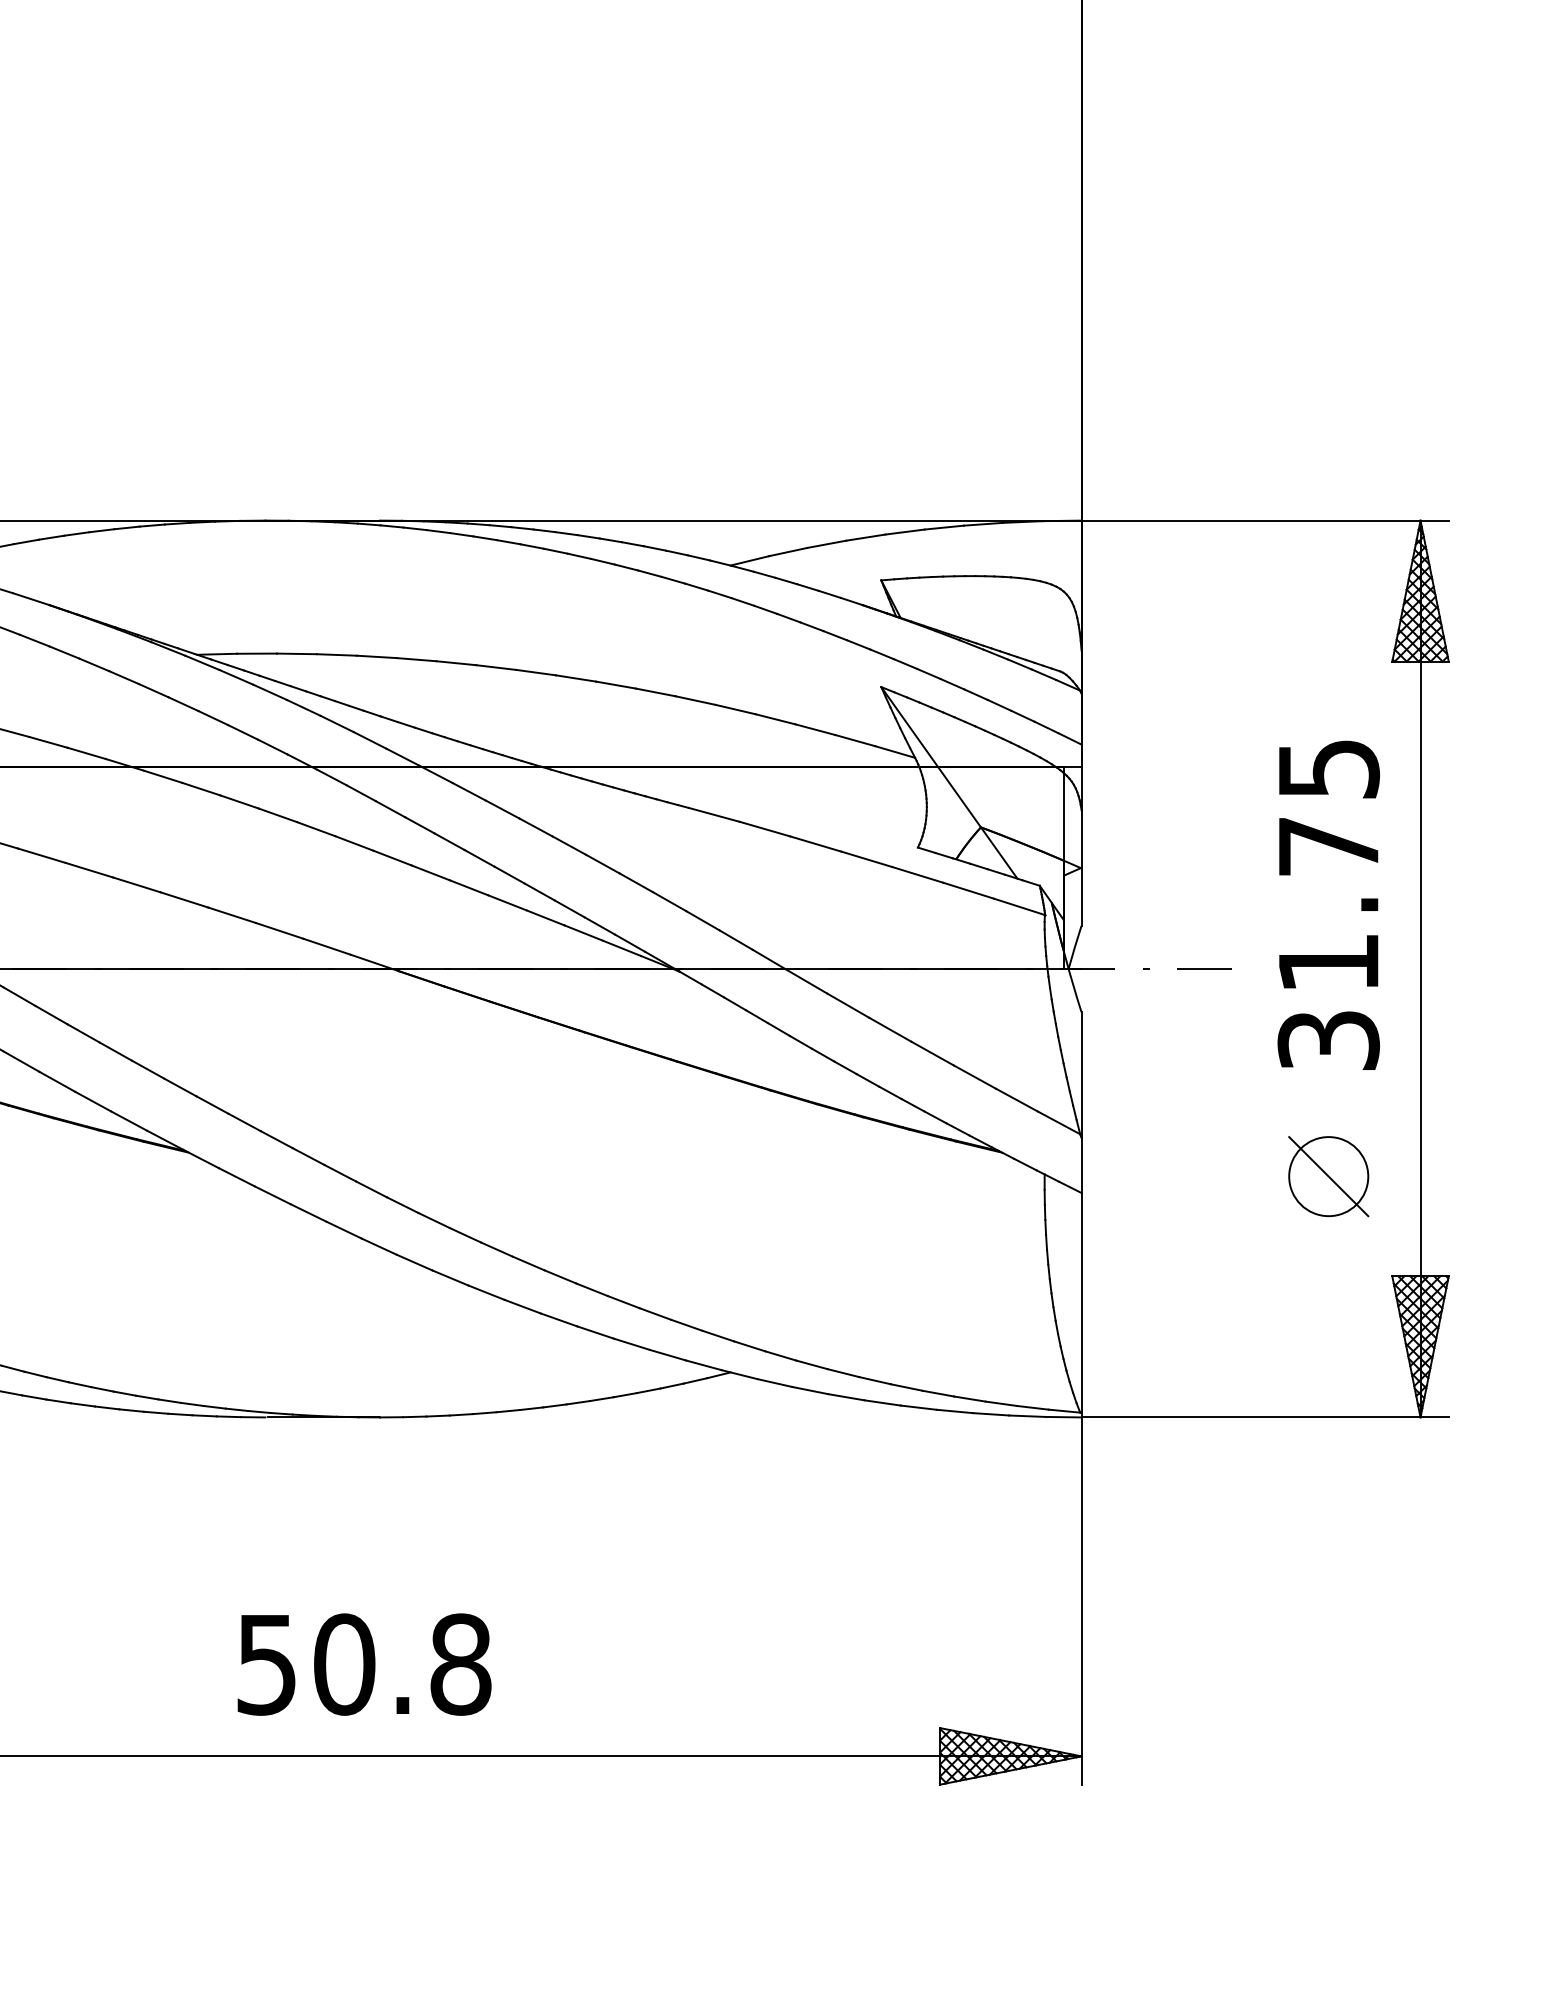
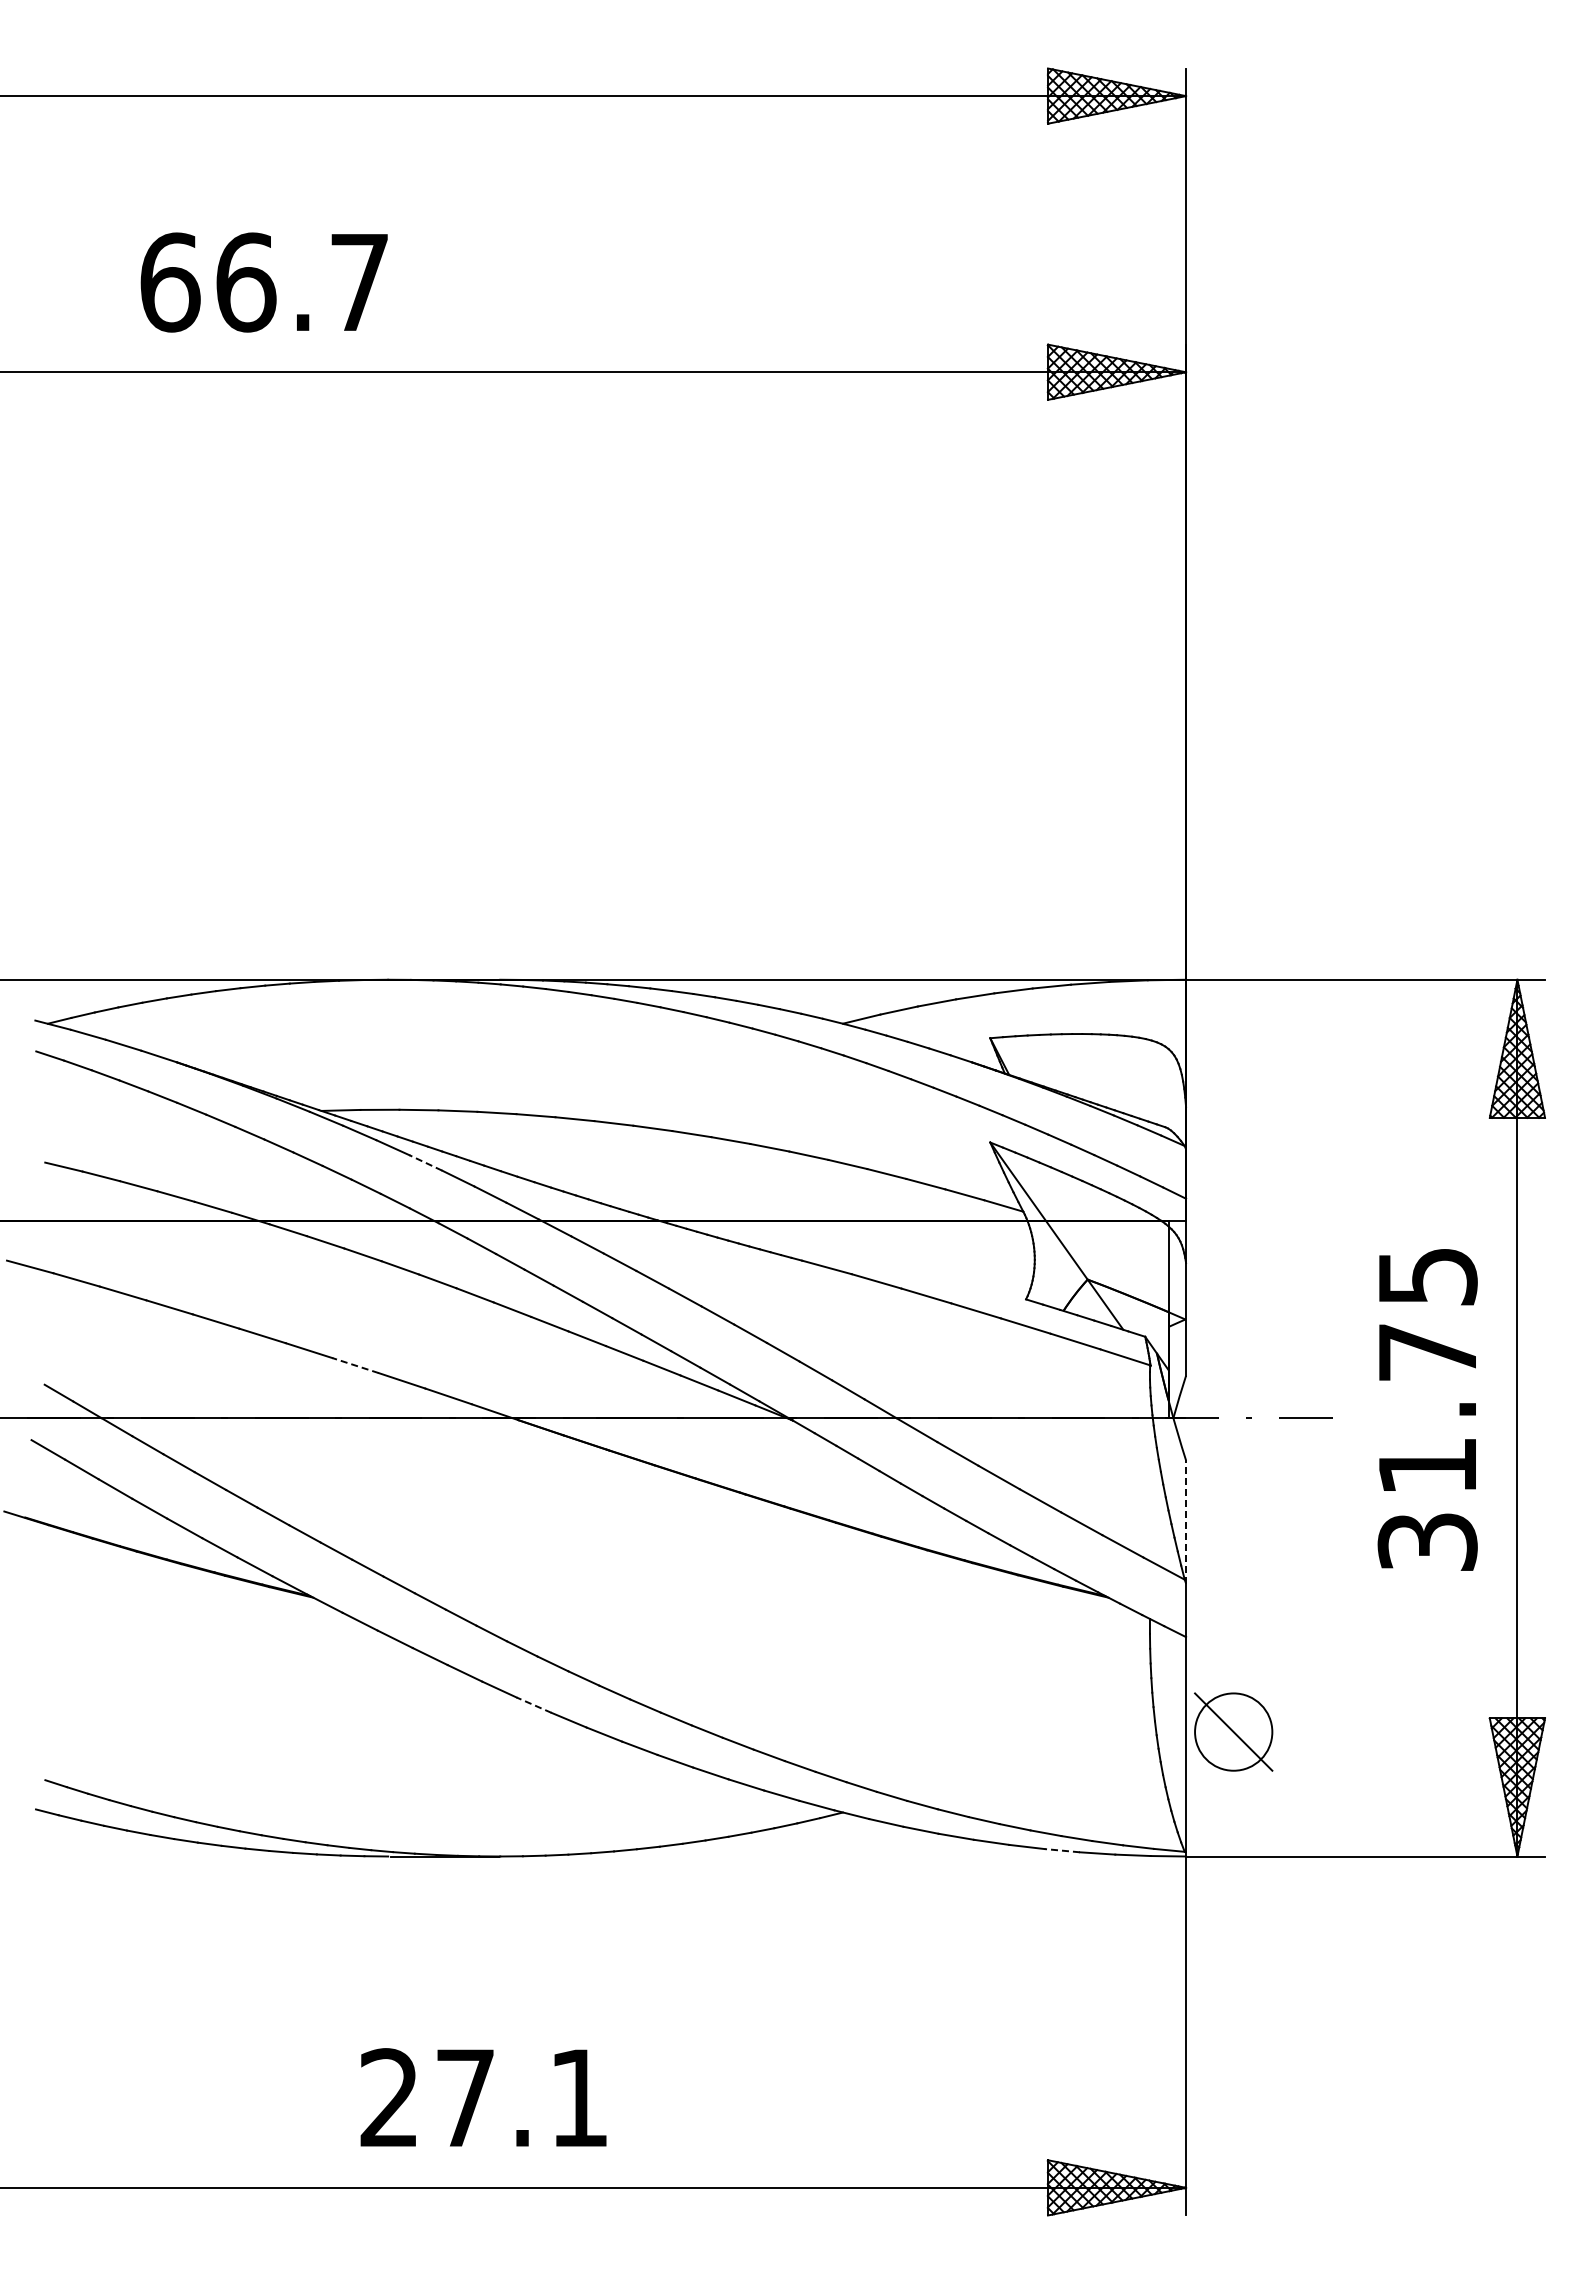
line: (303, 707) -> (425, 1162), solid -> dashed
text: (1328, 904) -> (1427, 1409), moved
line: (231, 915) -> (355, 1365), solid -> dashed
line: (1082, 1075) -> (1186, 1522), solid -> dashed
part: (1328, 1176) -> (1233, 1731), moved
line: (414, 1261) -> (533, 1704), solid -> dashed
line: (955, 1411) -> (1062, 1850), solid -> dashed
text: (363, 1664) -> (484, 2098), 50.8 -> 27.1

